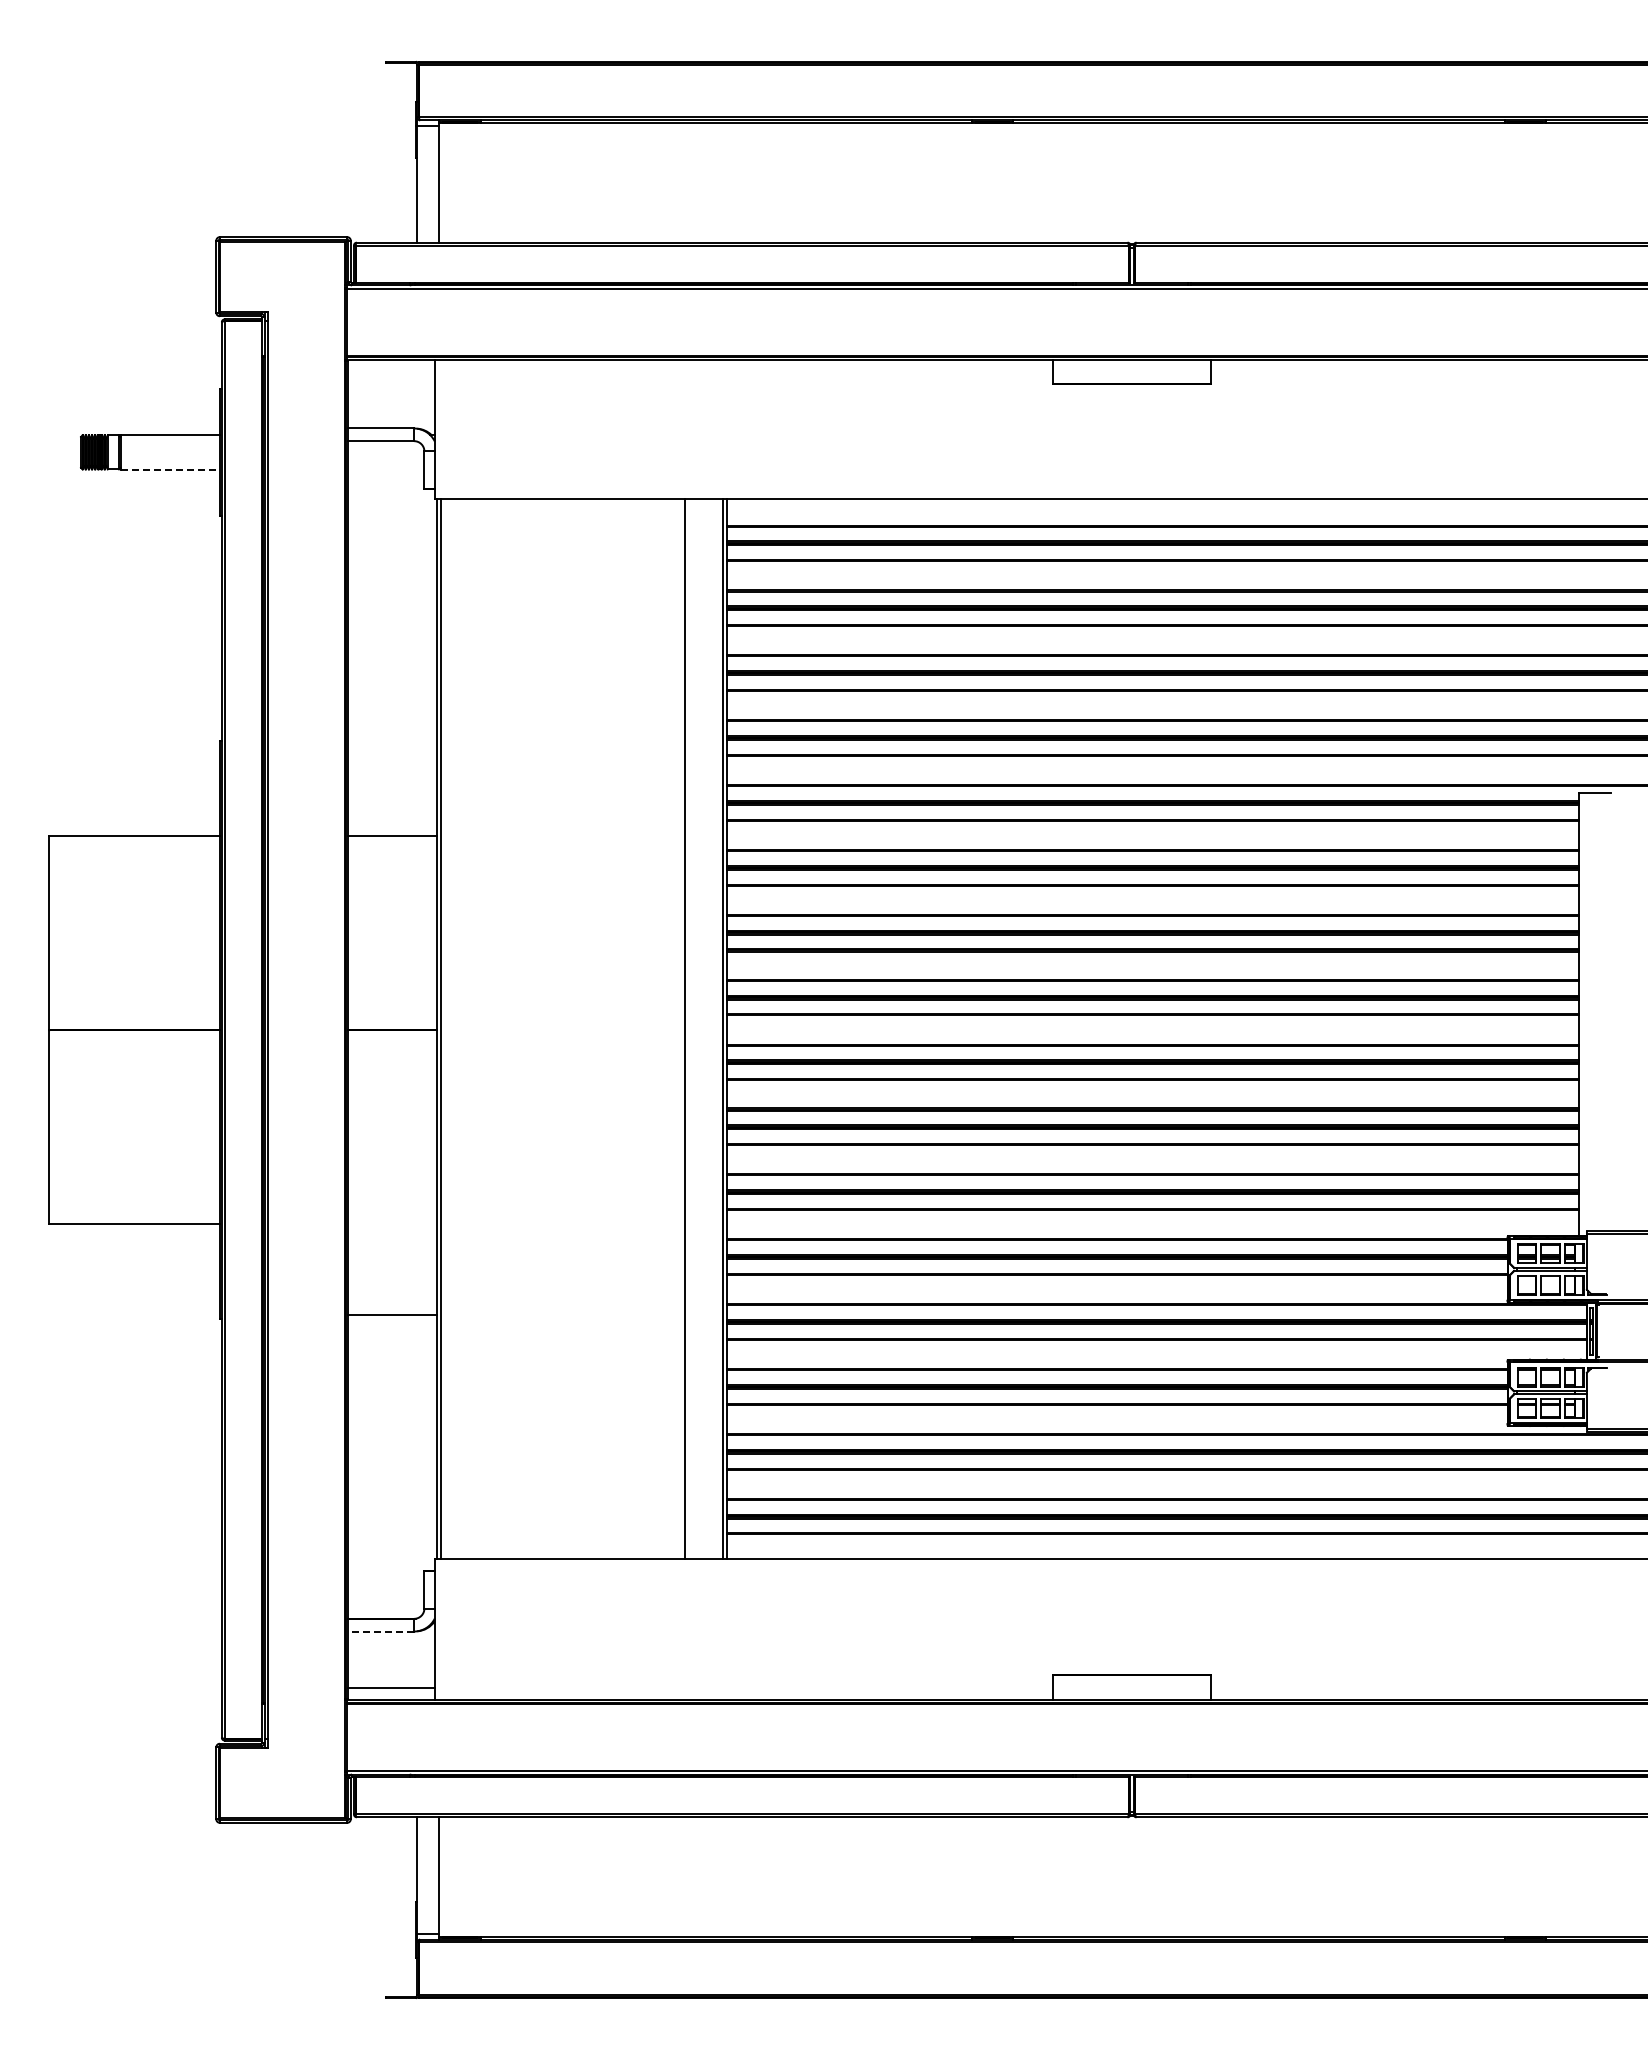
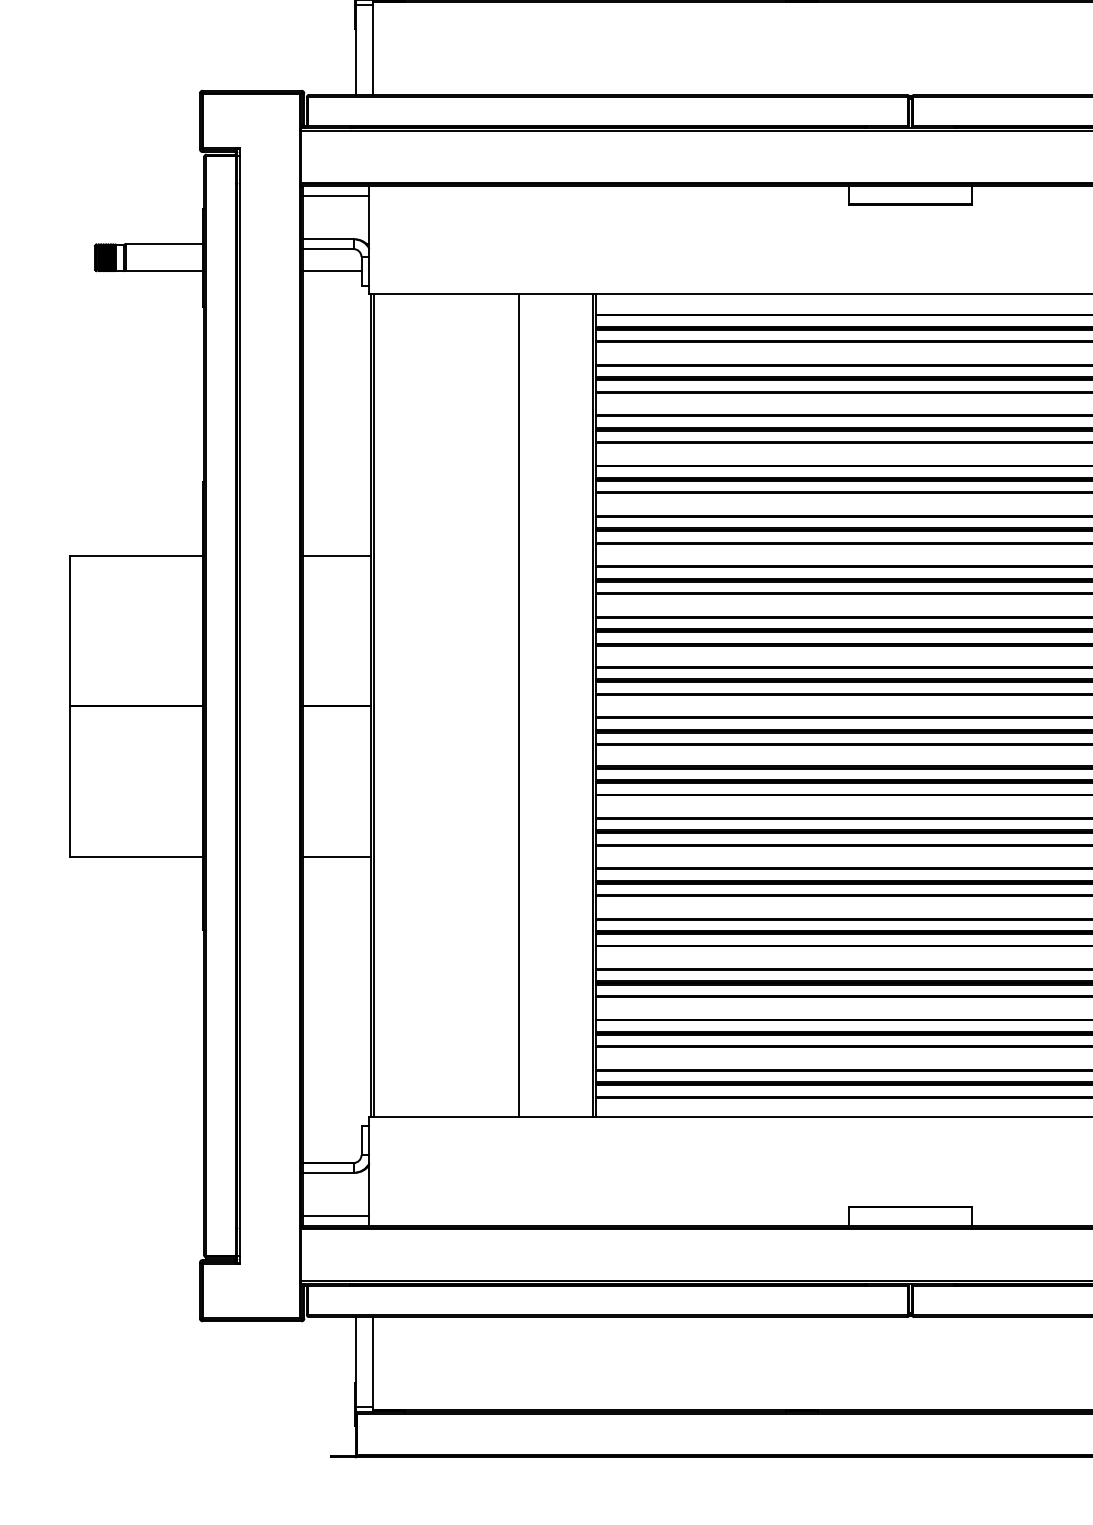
line: (391, 372) -> (335, 195), added
line: (170, 469) -> (164, 271), dashed -> solid
line: (386, 469) -> (332, 271), added
line: (684, 1029) -> (519, 705), moved
line: (392, 1314) -> (336, 856), moved
line: (381, 1631) -> (328, 1172), dashed -> solid

